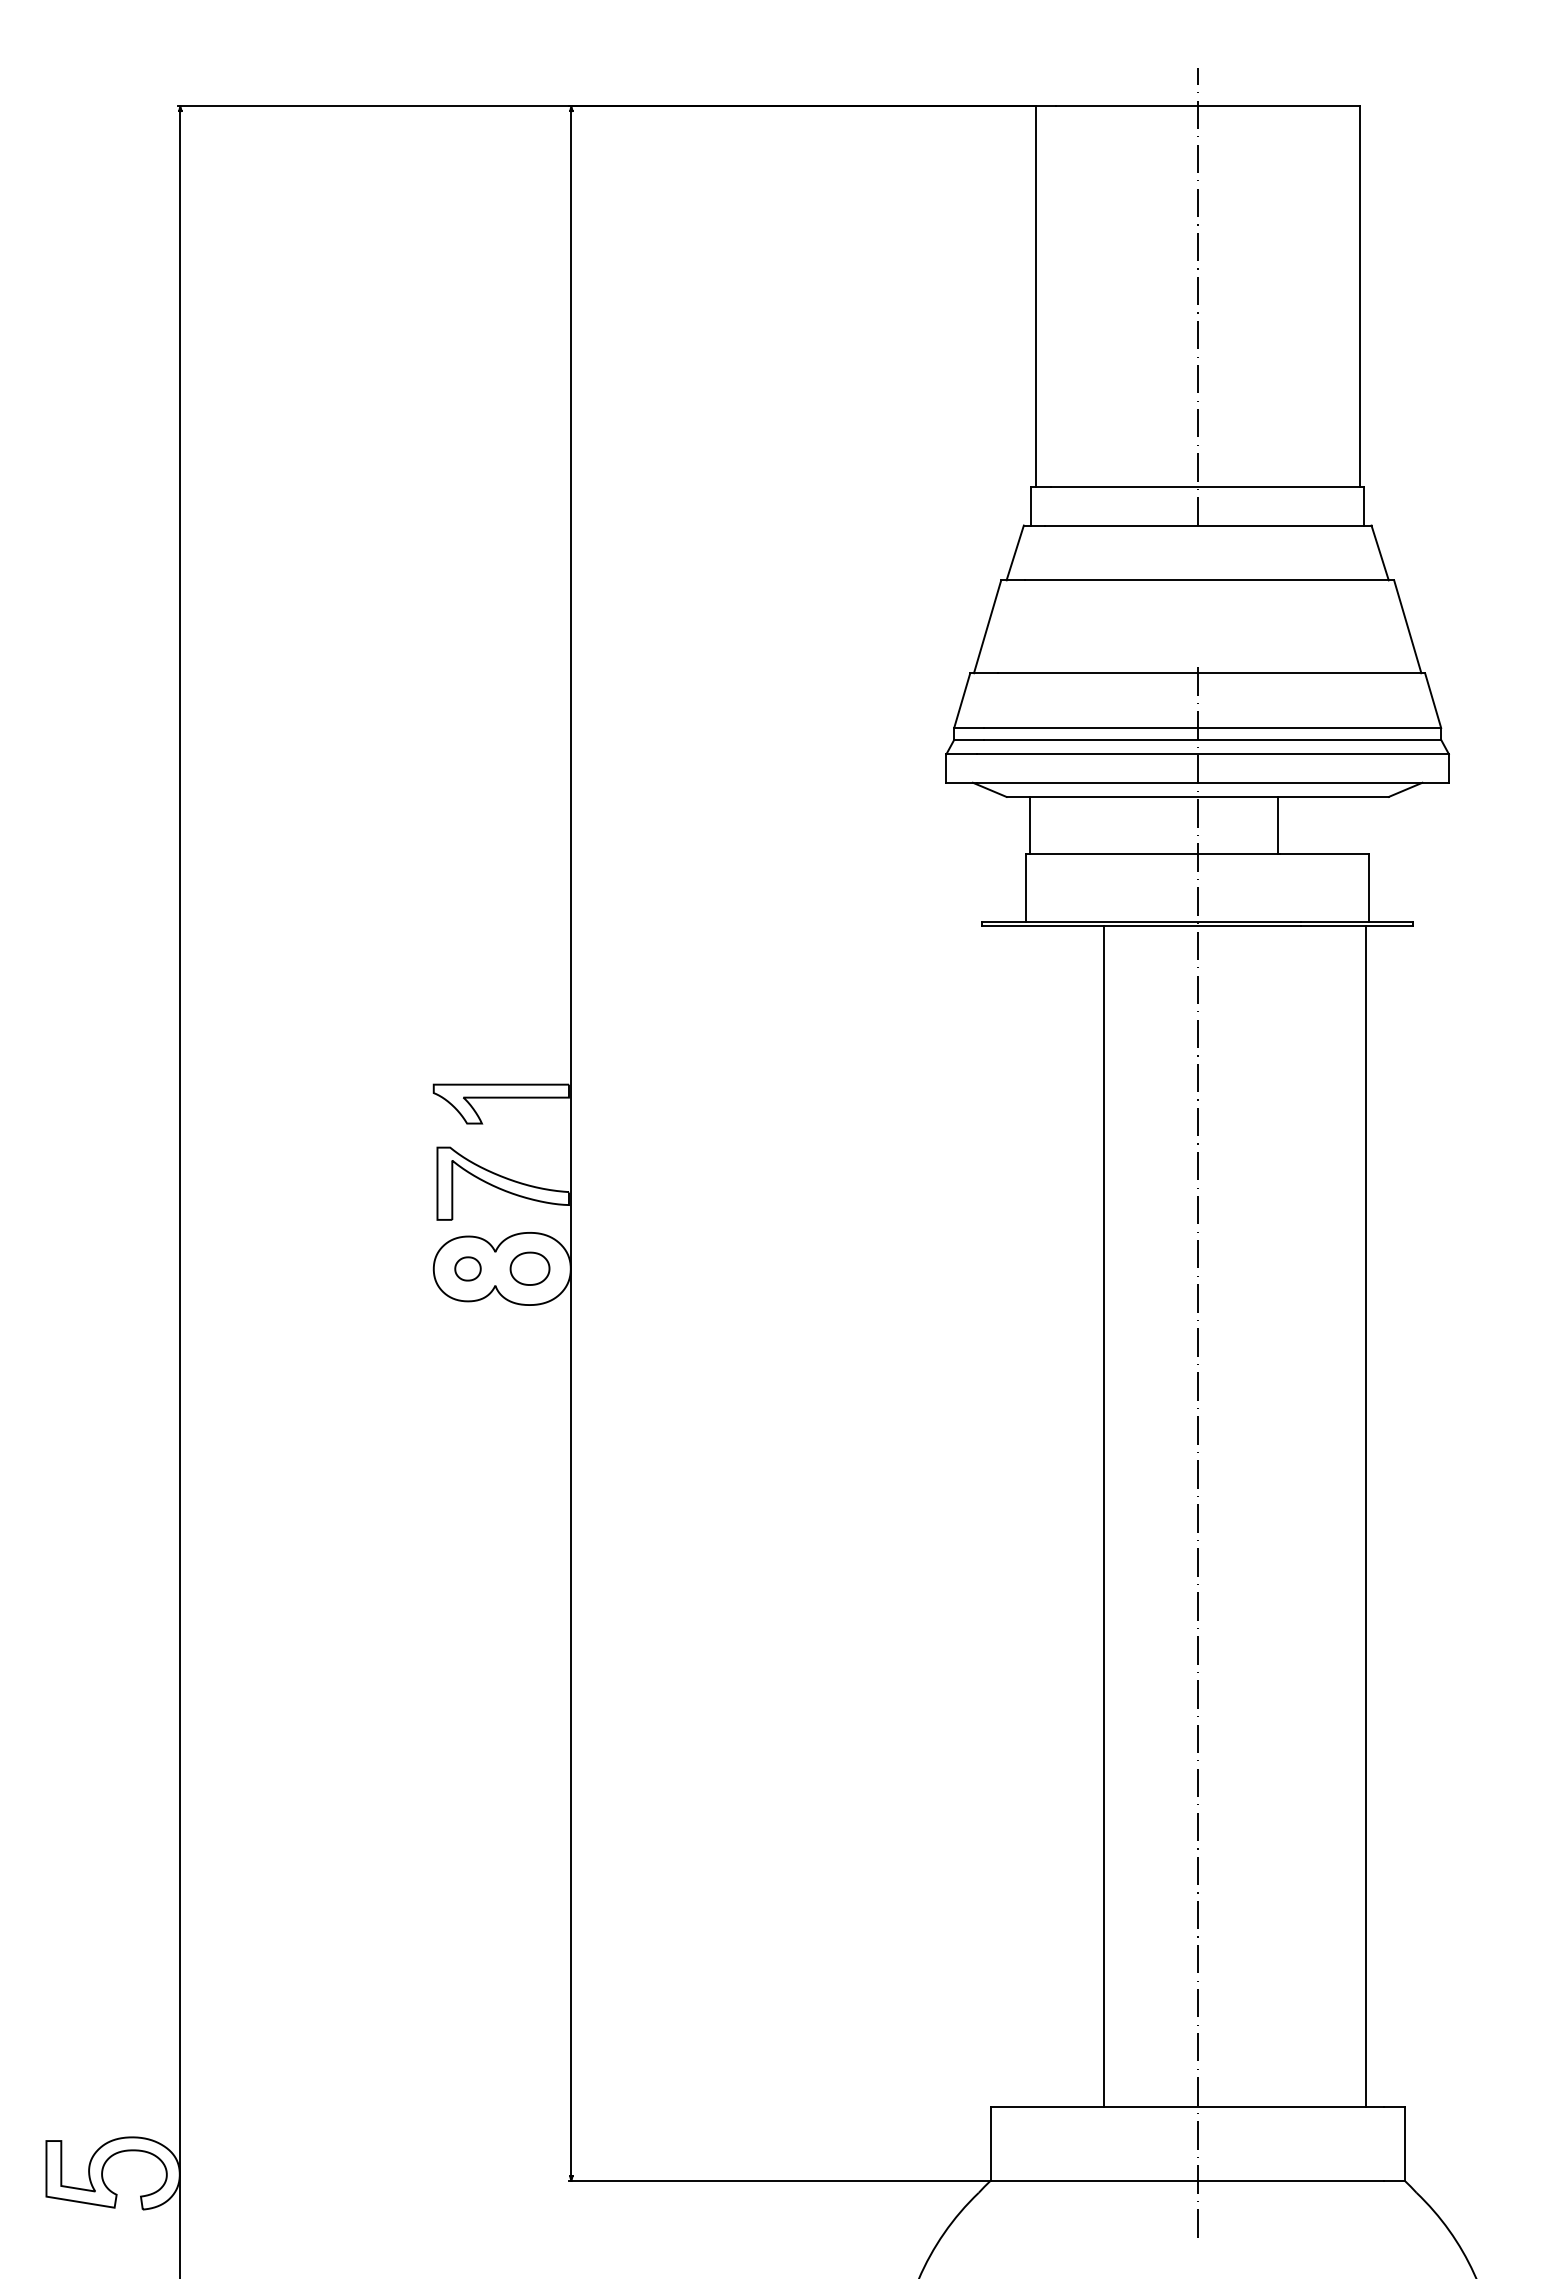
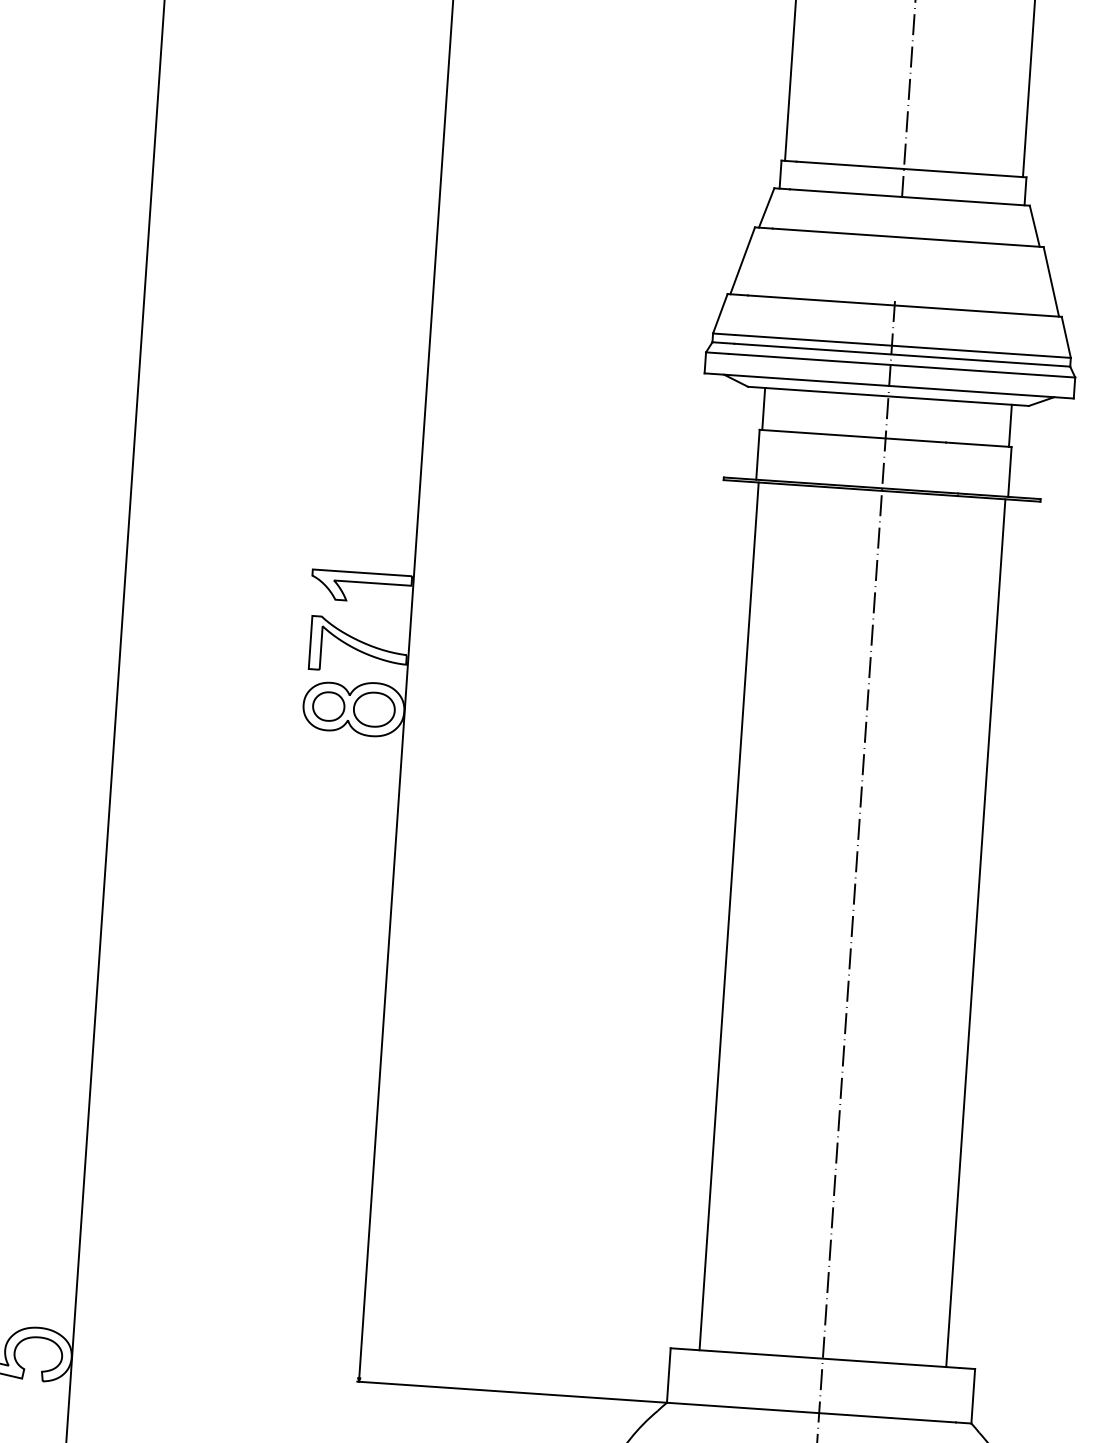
line: (1277, 825) -> (1010, 425), moved
part: (467, 1268) -> (328, 706), size x1.67
part: (529, 1268) -> (373, 709), size x1.43
line: (1103, 1515) -> (728, 915), moved

